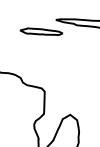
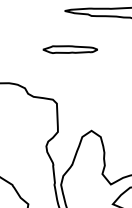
part: (40, 31) -> (69, 49), moved

